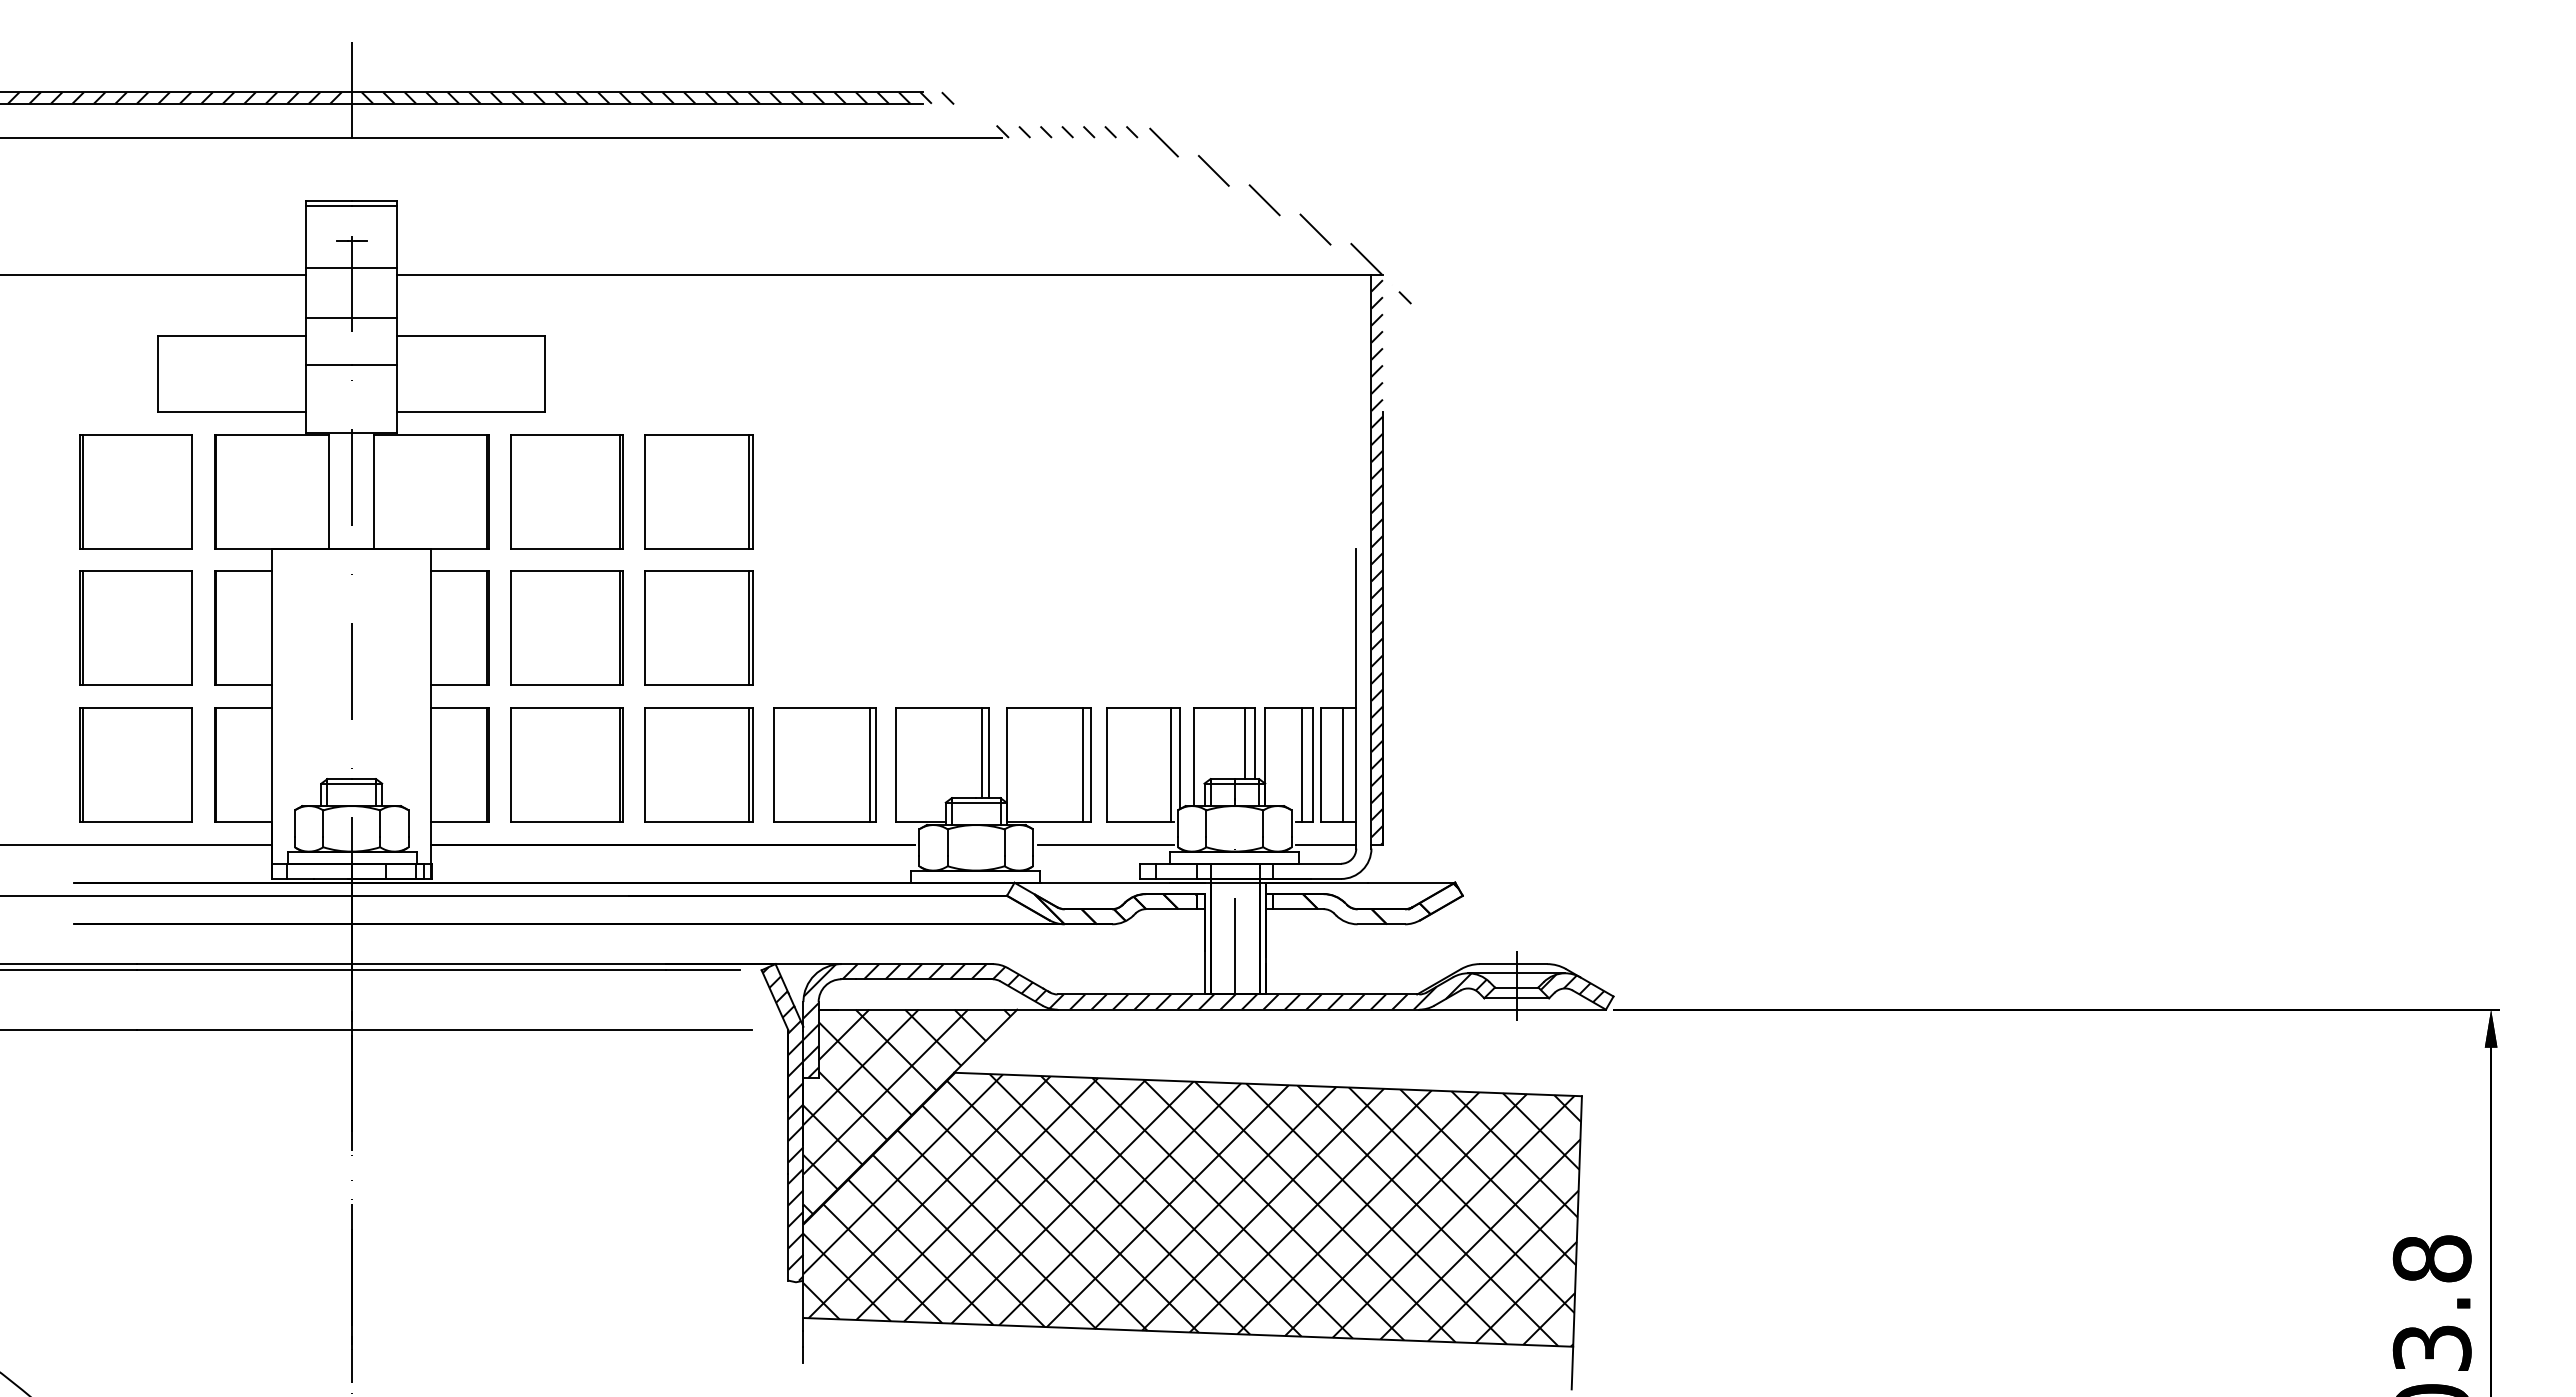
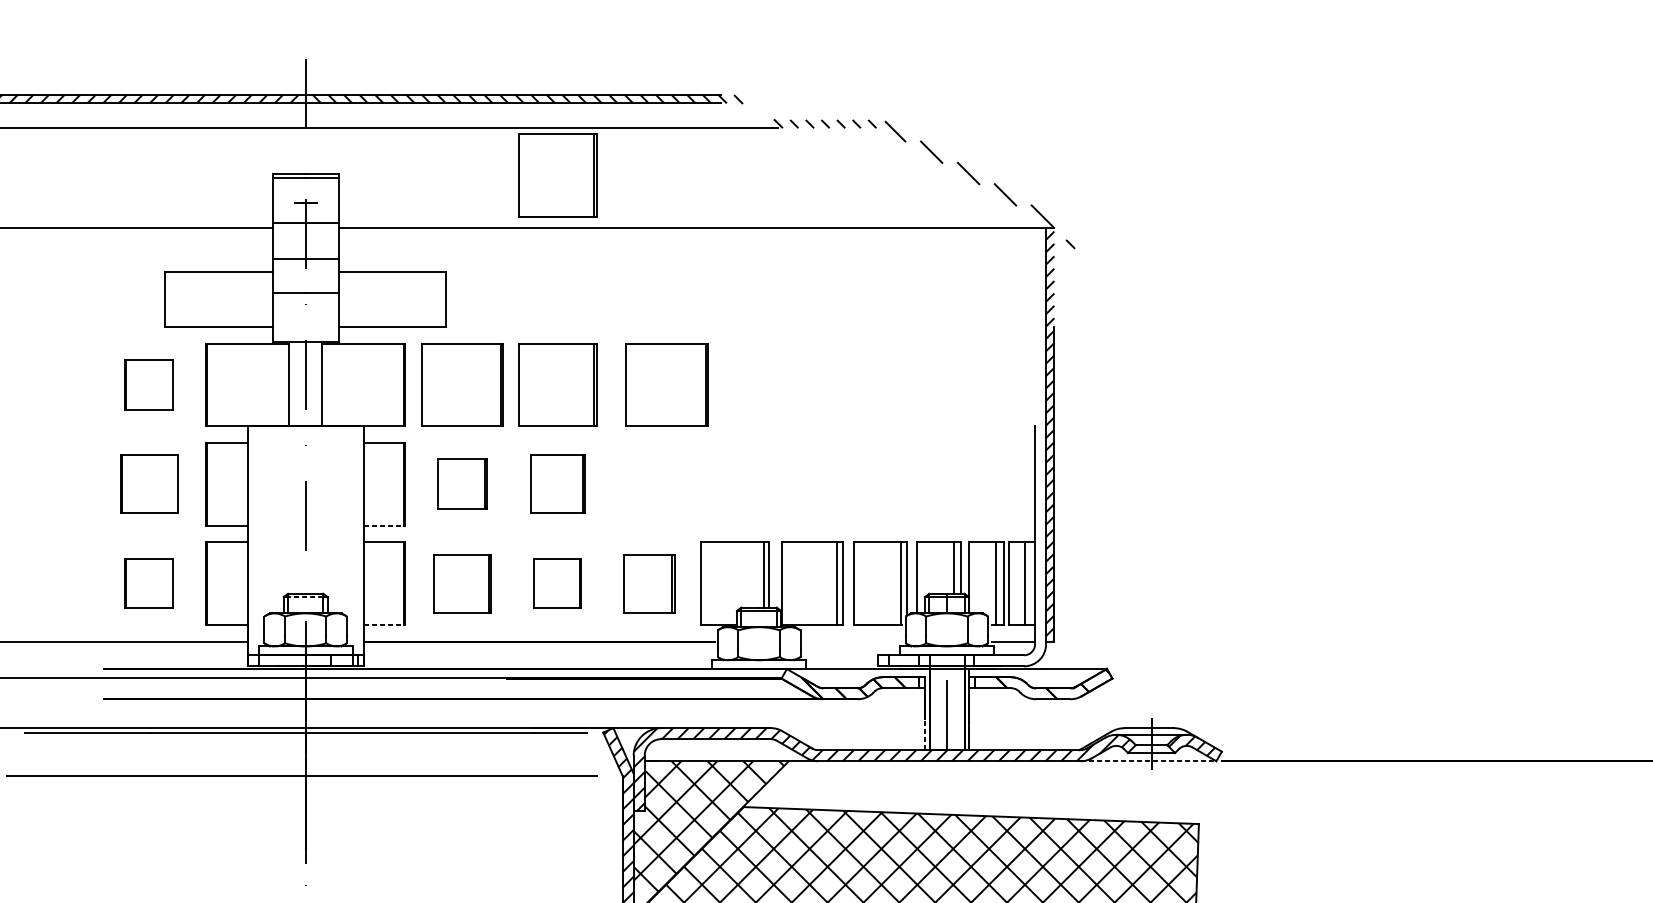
part: (698, 202) -> (557, 175), added
part: (135, 491) -> (148, 384), size x0.6
part: (848, 491) -> (666, 384), added
part: (135, 627) -> (148, 483), size x0.7
part: (566, 627) -> (461, 483), size x0.6
part: (698, 627) -> (557, 483), size x0.7
line: (459, 685) -> (383, 525), solid -> dashed
part: (135, 764) -> (148, 583), size x0.6
part: (566, 764) -> (461, 583), size x0.7
part: (698, 764) -> (557, 583), size x0.6
part: (824, 764) -> (648, 583), size x0.7
line: (351, 783) -> (305, 597), solid -> dashed
line: (459, 822) -> (383, 625), solid -> dashed
line: (1105, 844) -> (852, 641), removed
line: (1204, 972) -> (924, 734), solid -> dashed
line: (1513, 1009) -> (1149, 761), solid -> dashed

